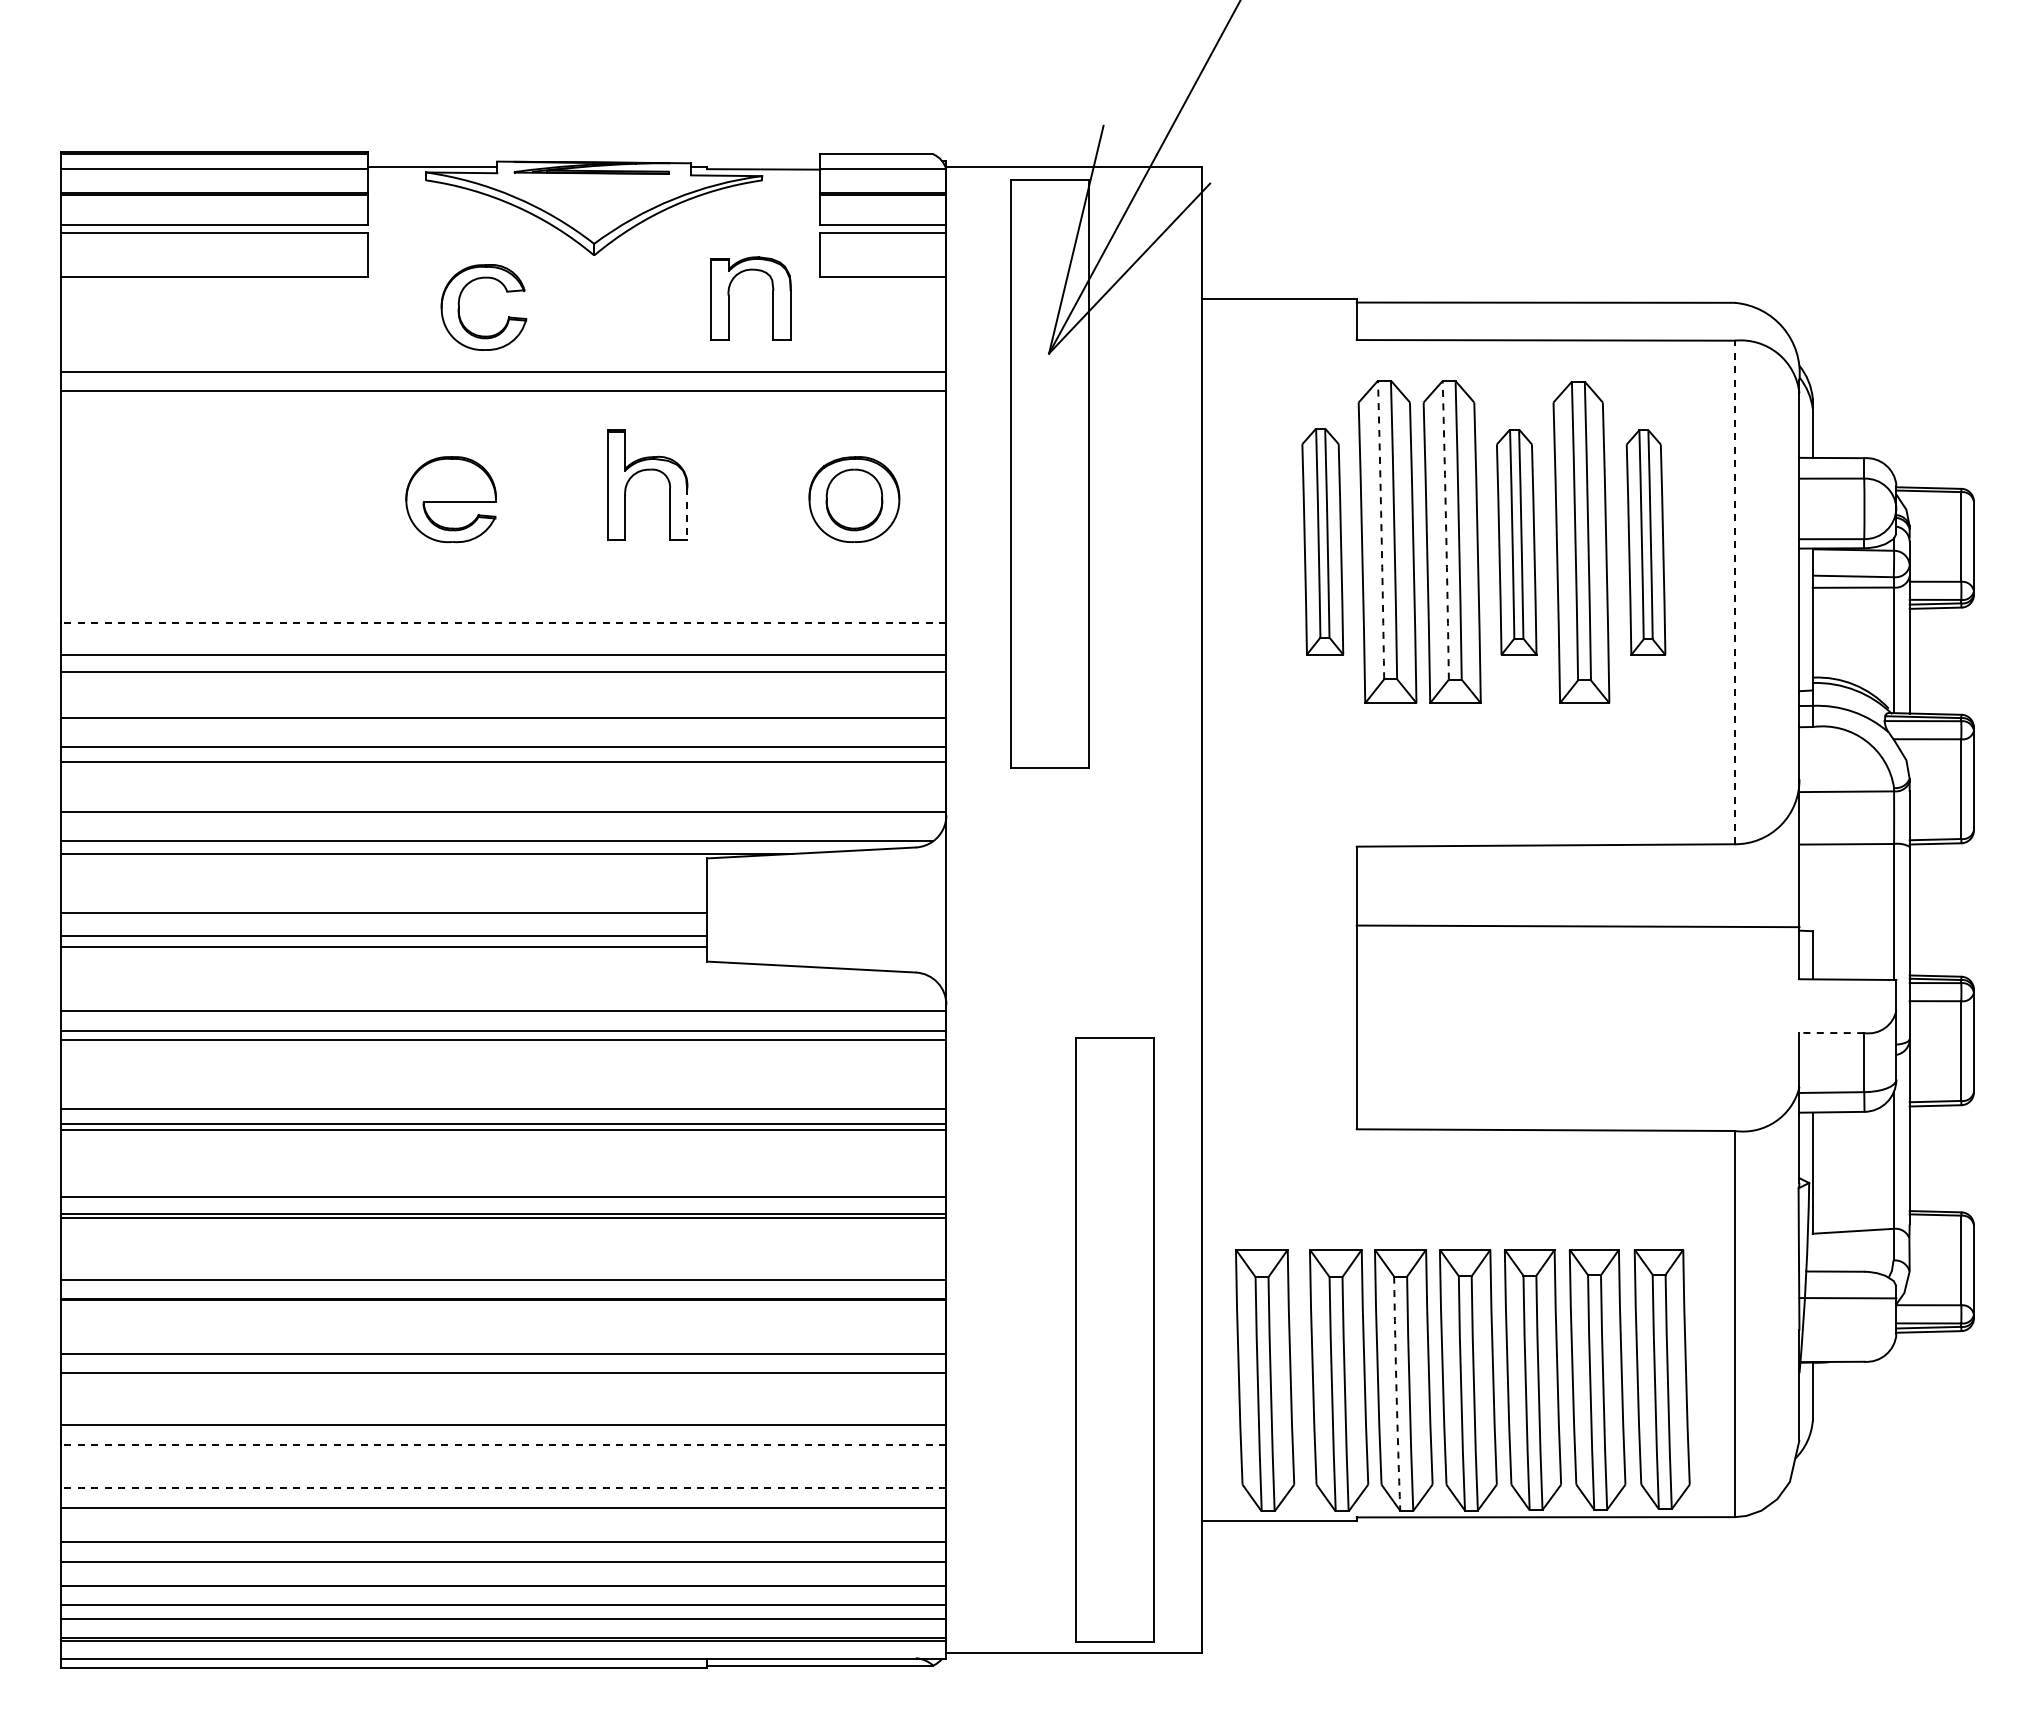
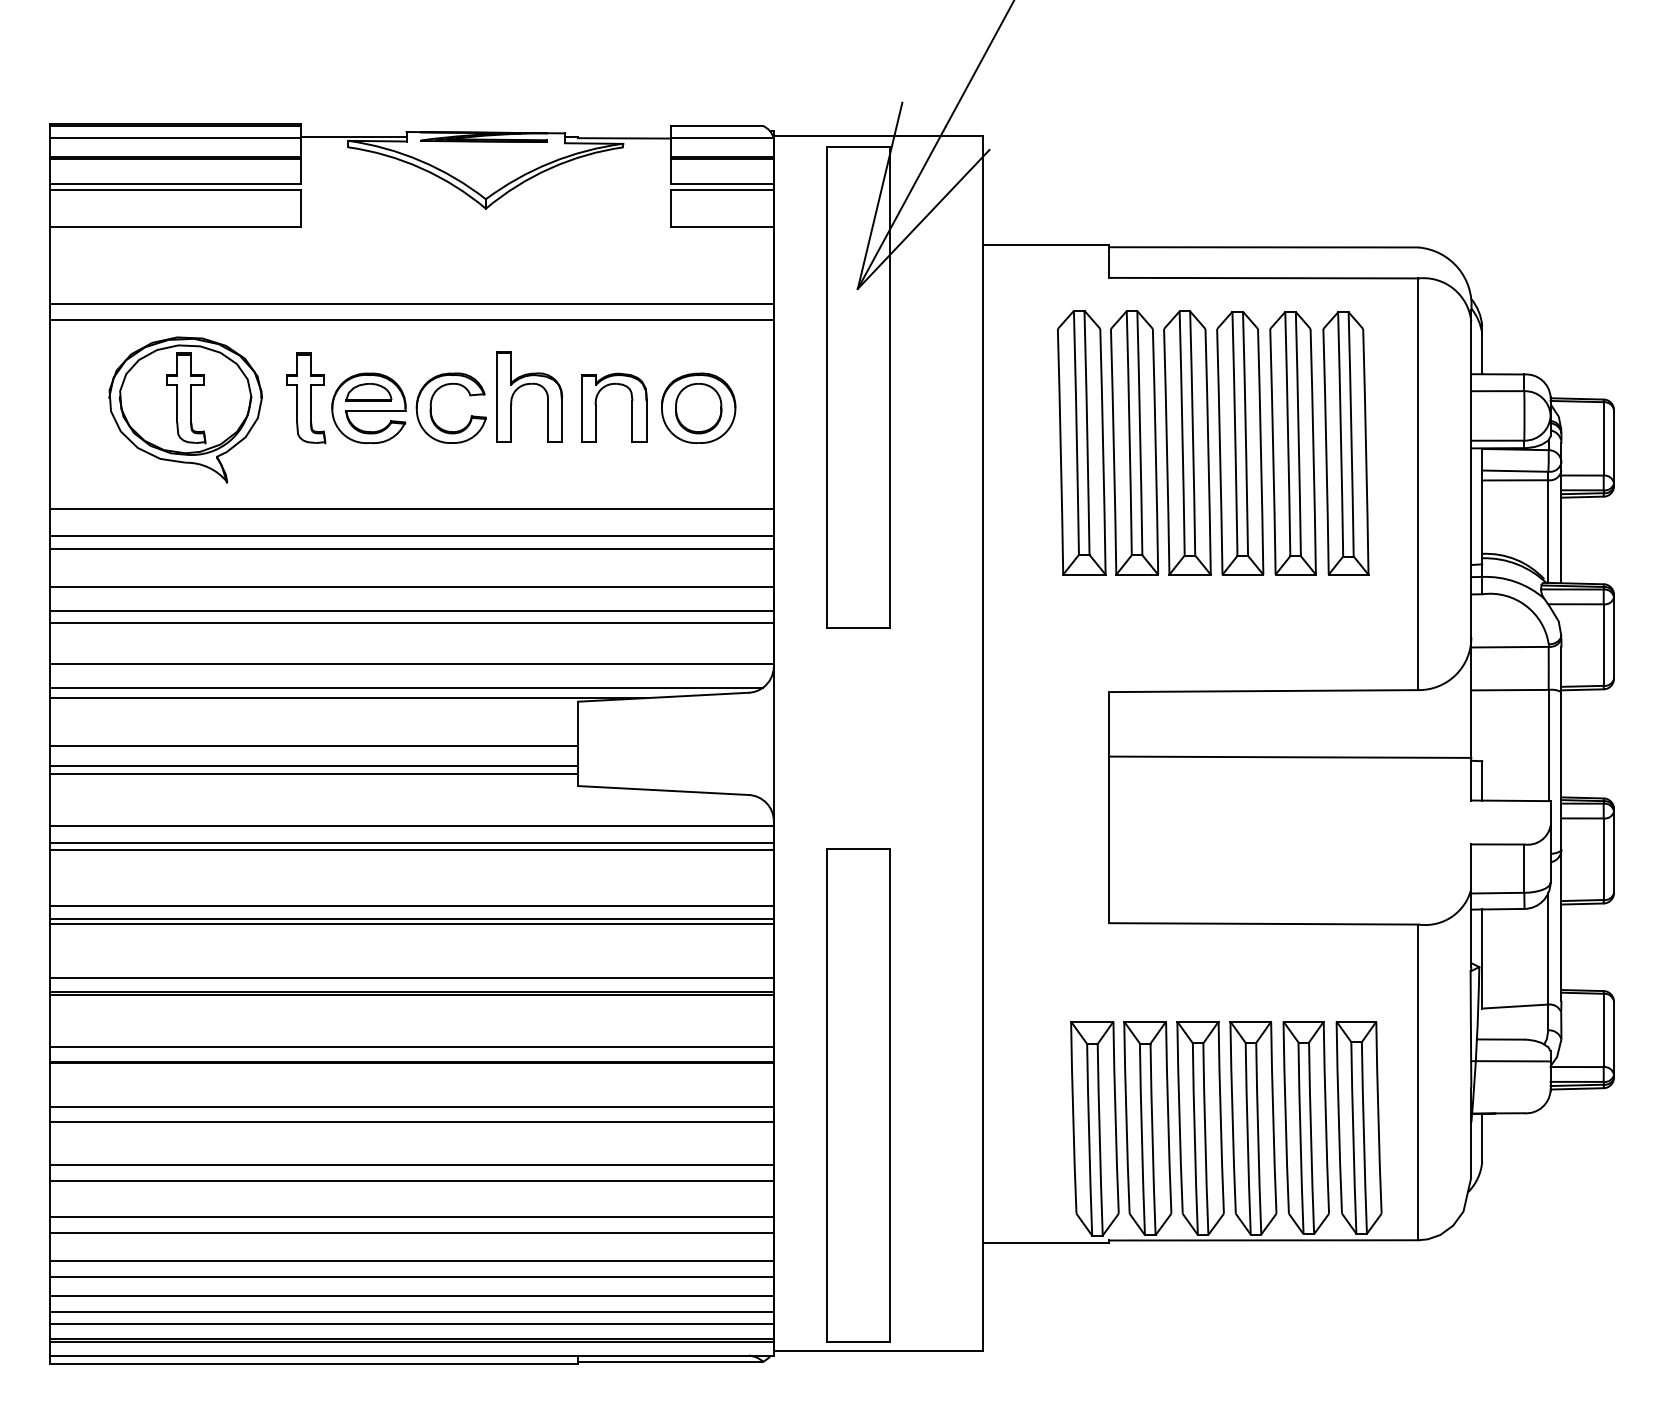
part: (729, 298) -> (596, 407), moved
part: (459, 307) -> (431, 408), moved
part: (450, 479) -> (368, 391), added
part: (374, 487) -> (306, 398), added
part: (226, 501) -> (185, 409), added
line: (687, 514) -> (562, 420), dashed -> solid
arc: (1381, 529) -> (1129, 432), dashed -> solid
arc: (1446, 530) -> (1182, 433), dashed -> solid
part: (1322, 541) -> (1081, 442), size x1.43
part: (1516, 541) -> (1239, 442), size x1.43
part: (1645, 542) -> (1345, 443), size x1.43
line: (1734, 592) -> (1418, 484), dashed -> solid
line: (503, 622) -> (411, 508), dashed -> solid
line: (1831, 1033) -> (1497, 844), dashed -> solid
part: (1114, 1339) -> (858, 1095), moved
part: (1265, 1380) -> (1034, 1128), removed
arc: (1396, 1393) -> (1141, 1139), dashed -> solid
line: (503, 1444) -> (411, 1180), dashed -> solid
line: (503, 1488) -> (411, 1216), dashed -> solid

